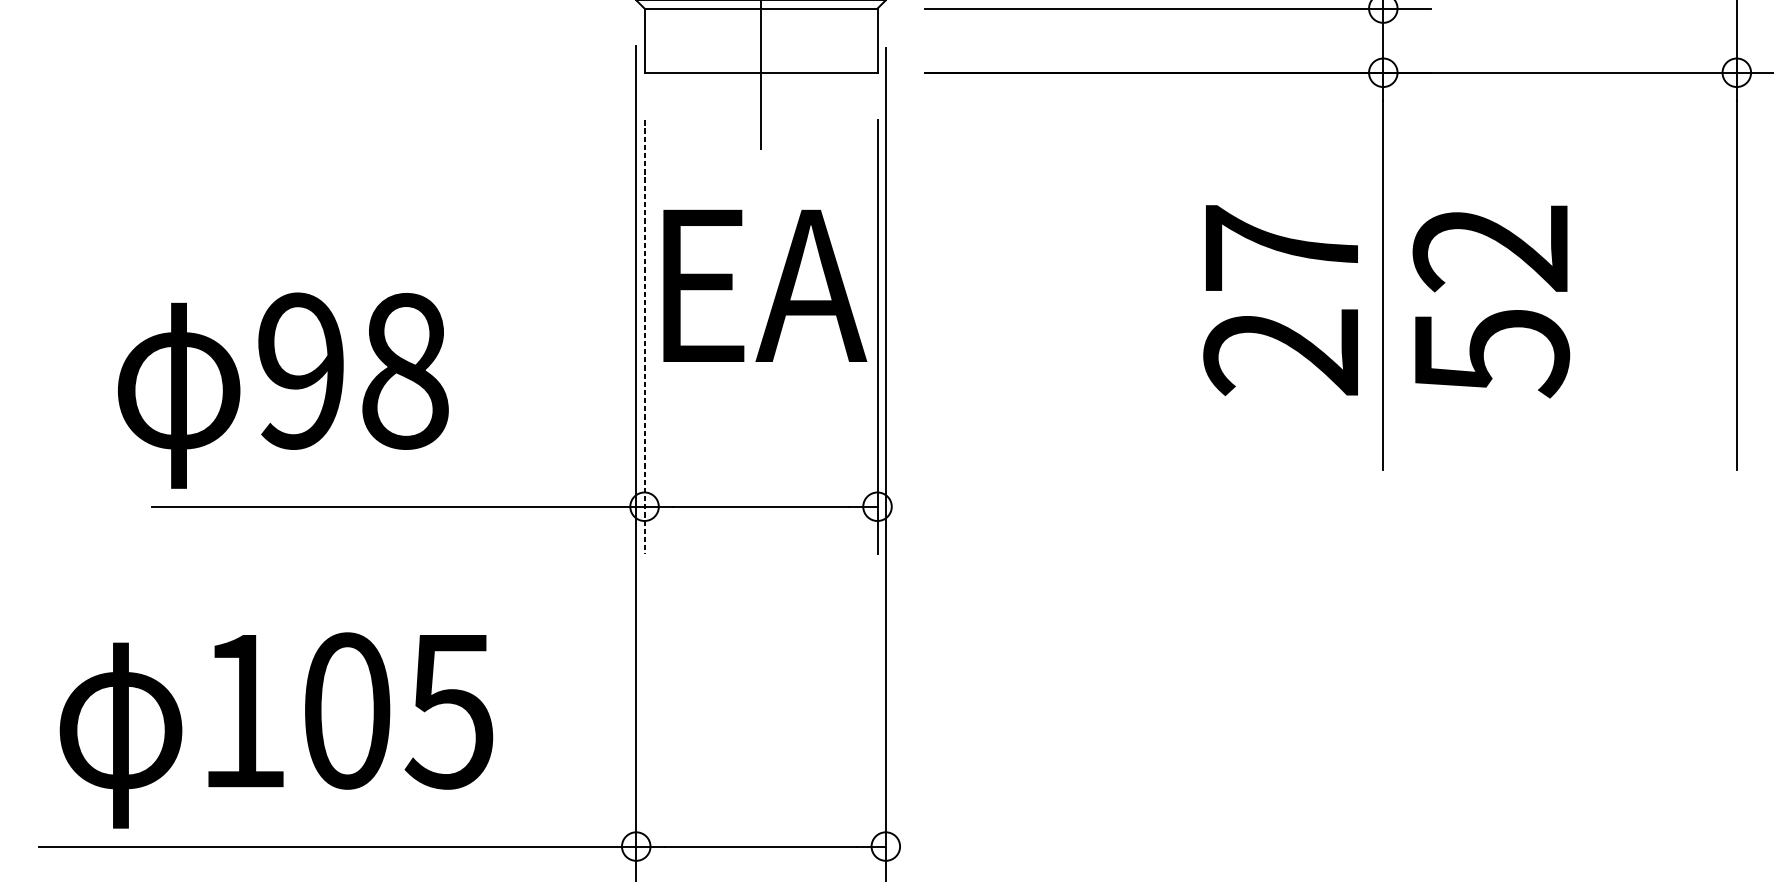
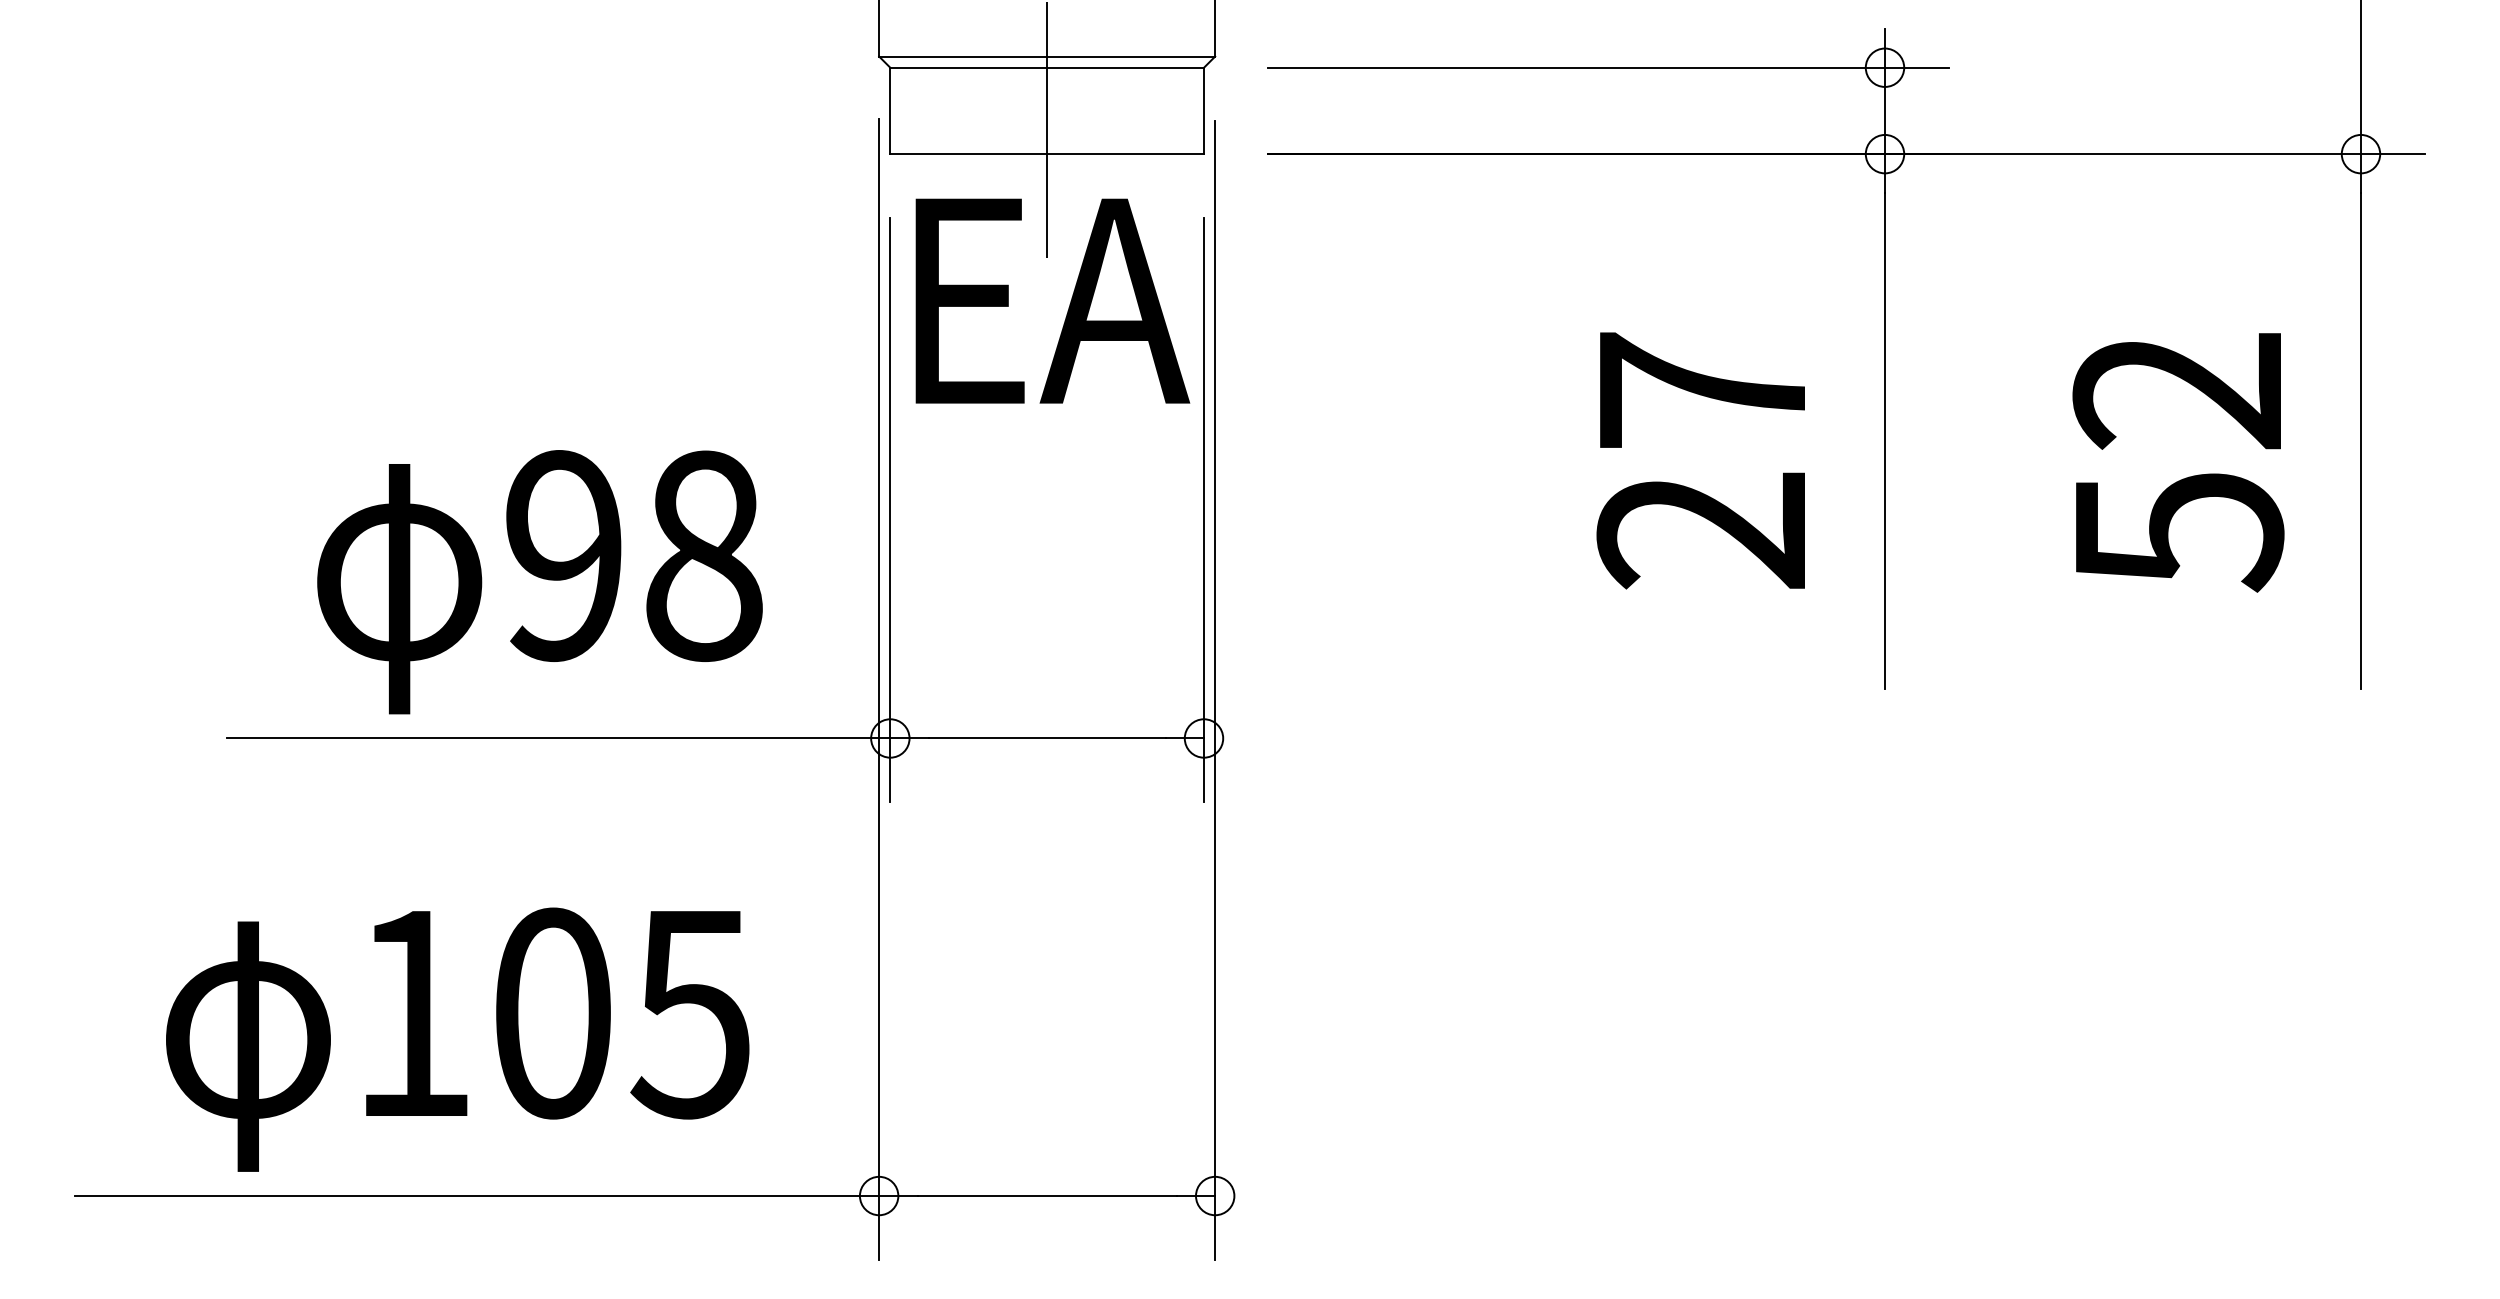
text: (765, 285) -> (1052, 300), moved
text: (1280, 300) -> (1700, 460), moved
text: (1491, 301) -> (2178, 462), moved
line: (644, 337) -> (890, 510), dashed -> solid
text: (282, 390) -> (539, 582), moved
text: (276, 730) -> (457, 1039), moved

